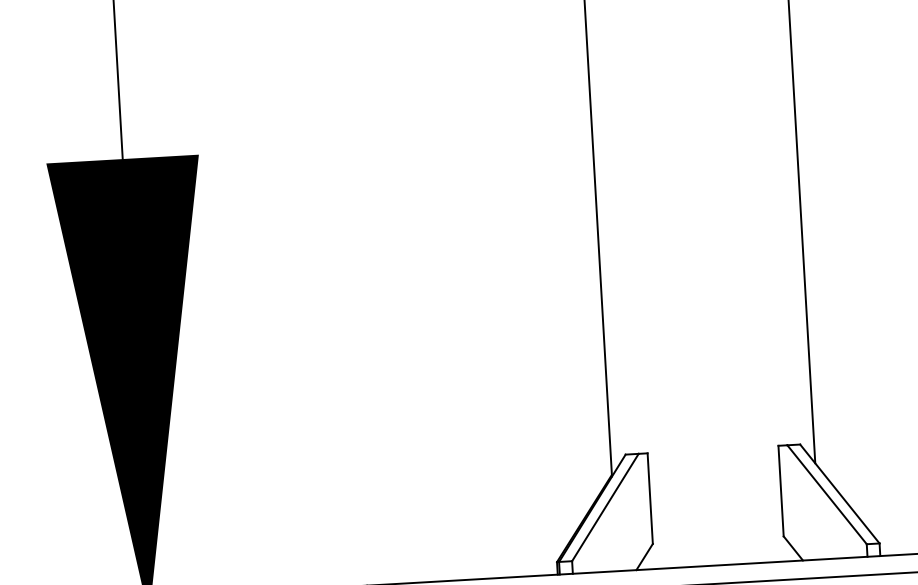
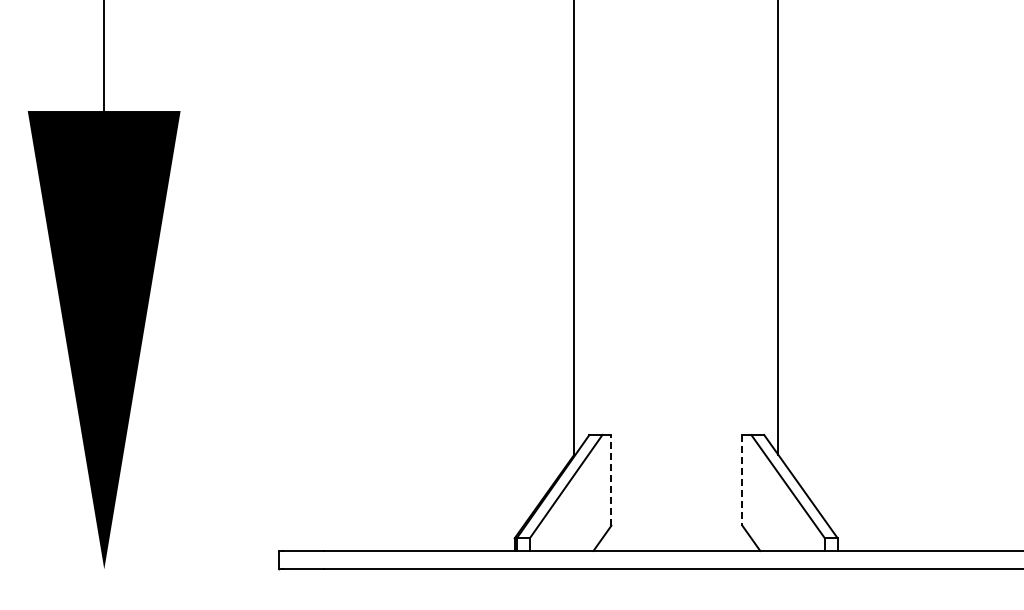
line: (781, 491) -> (742, 480), solid -> dashed
line: (650, 497) -> (611, 479), solid -> dashed

